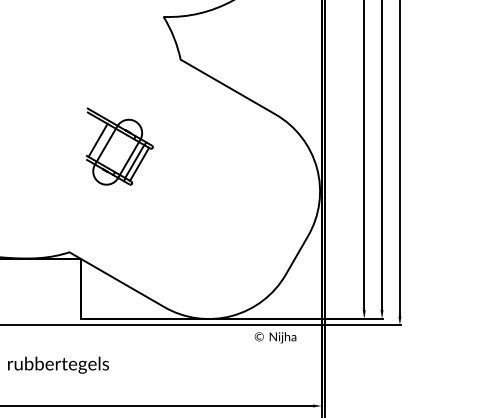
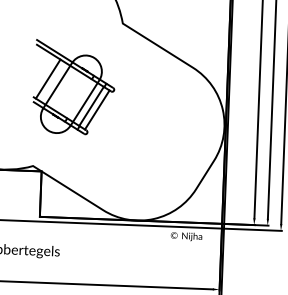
part: (119, 146) -> (74, 87), size x1.6

